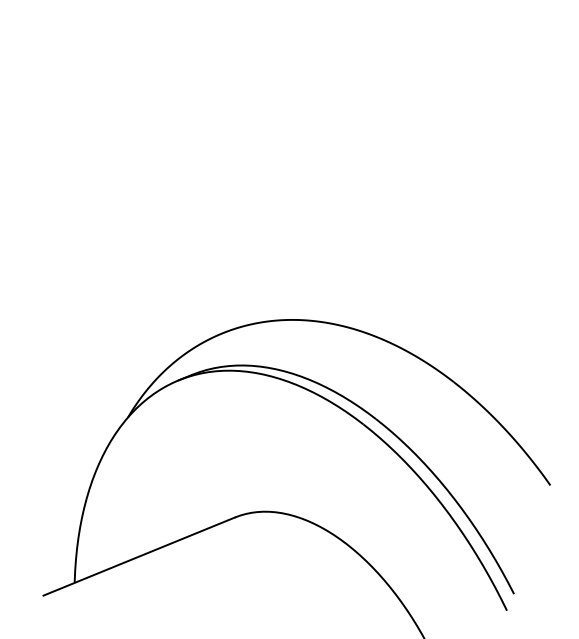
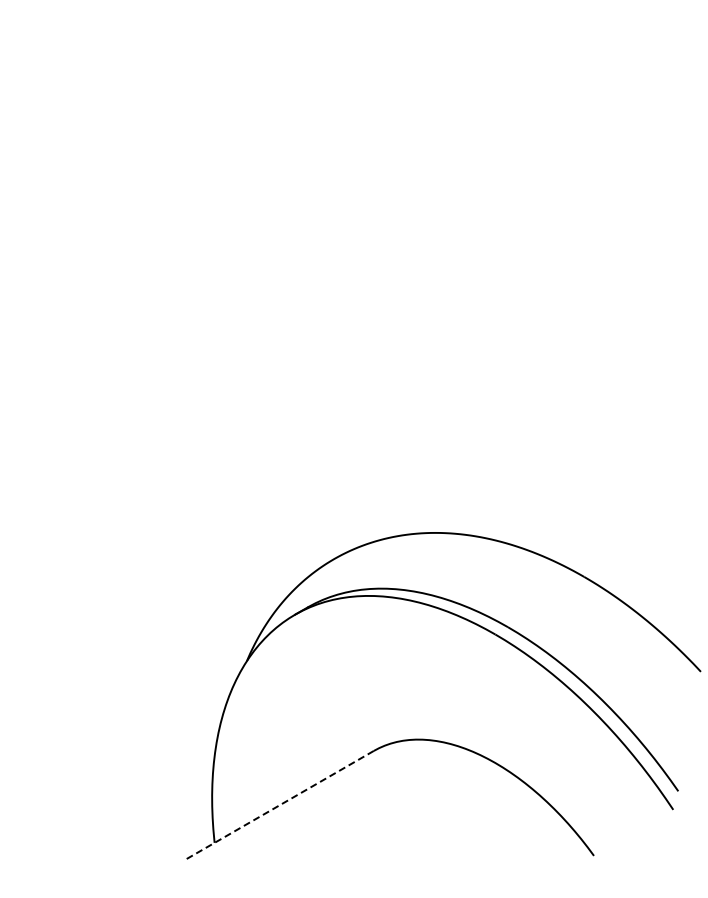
line: (139, 556) -> (278, 805), solid -> dashed

